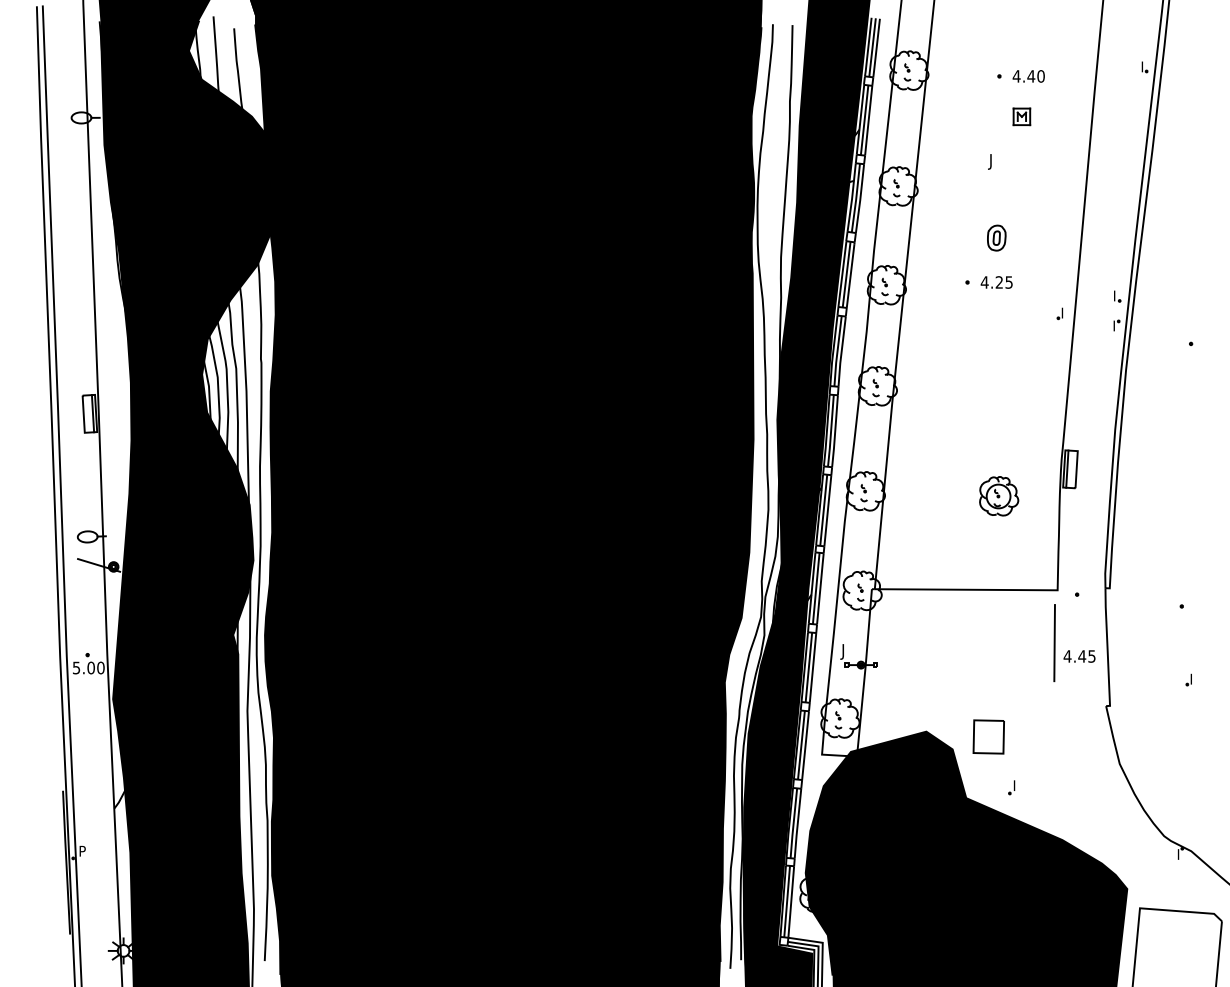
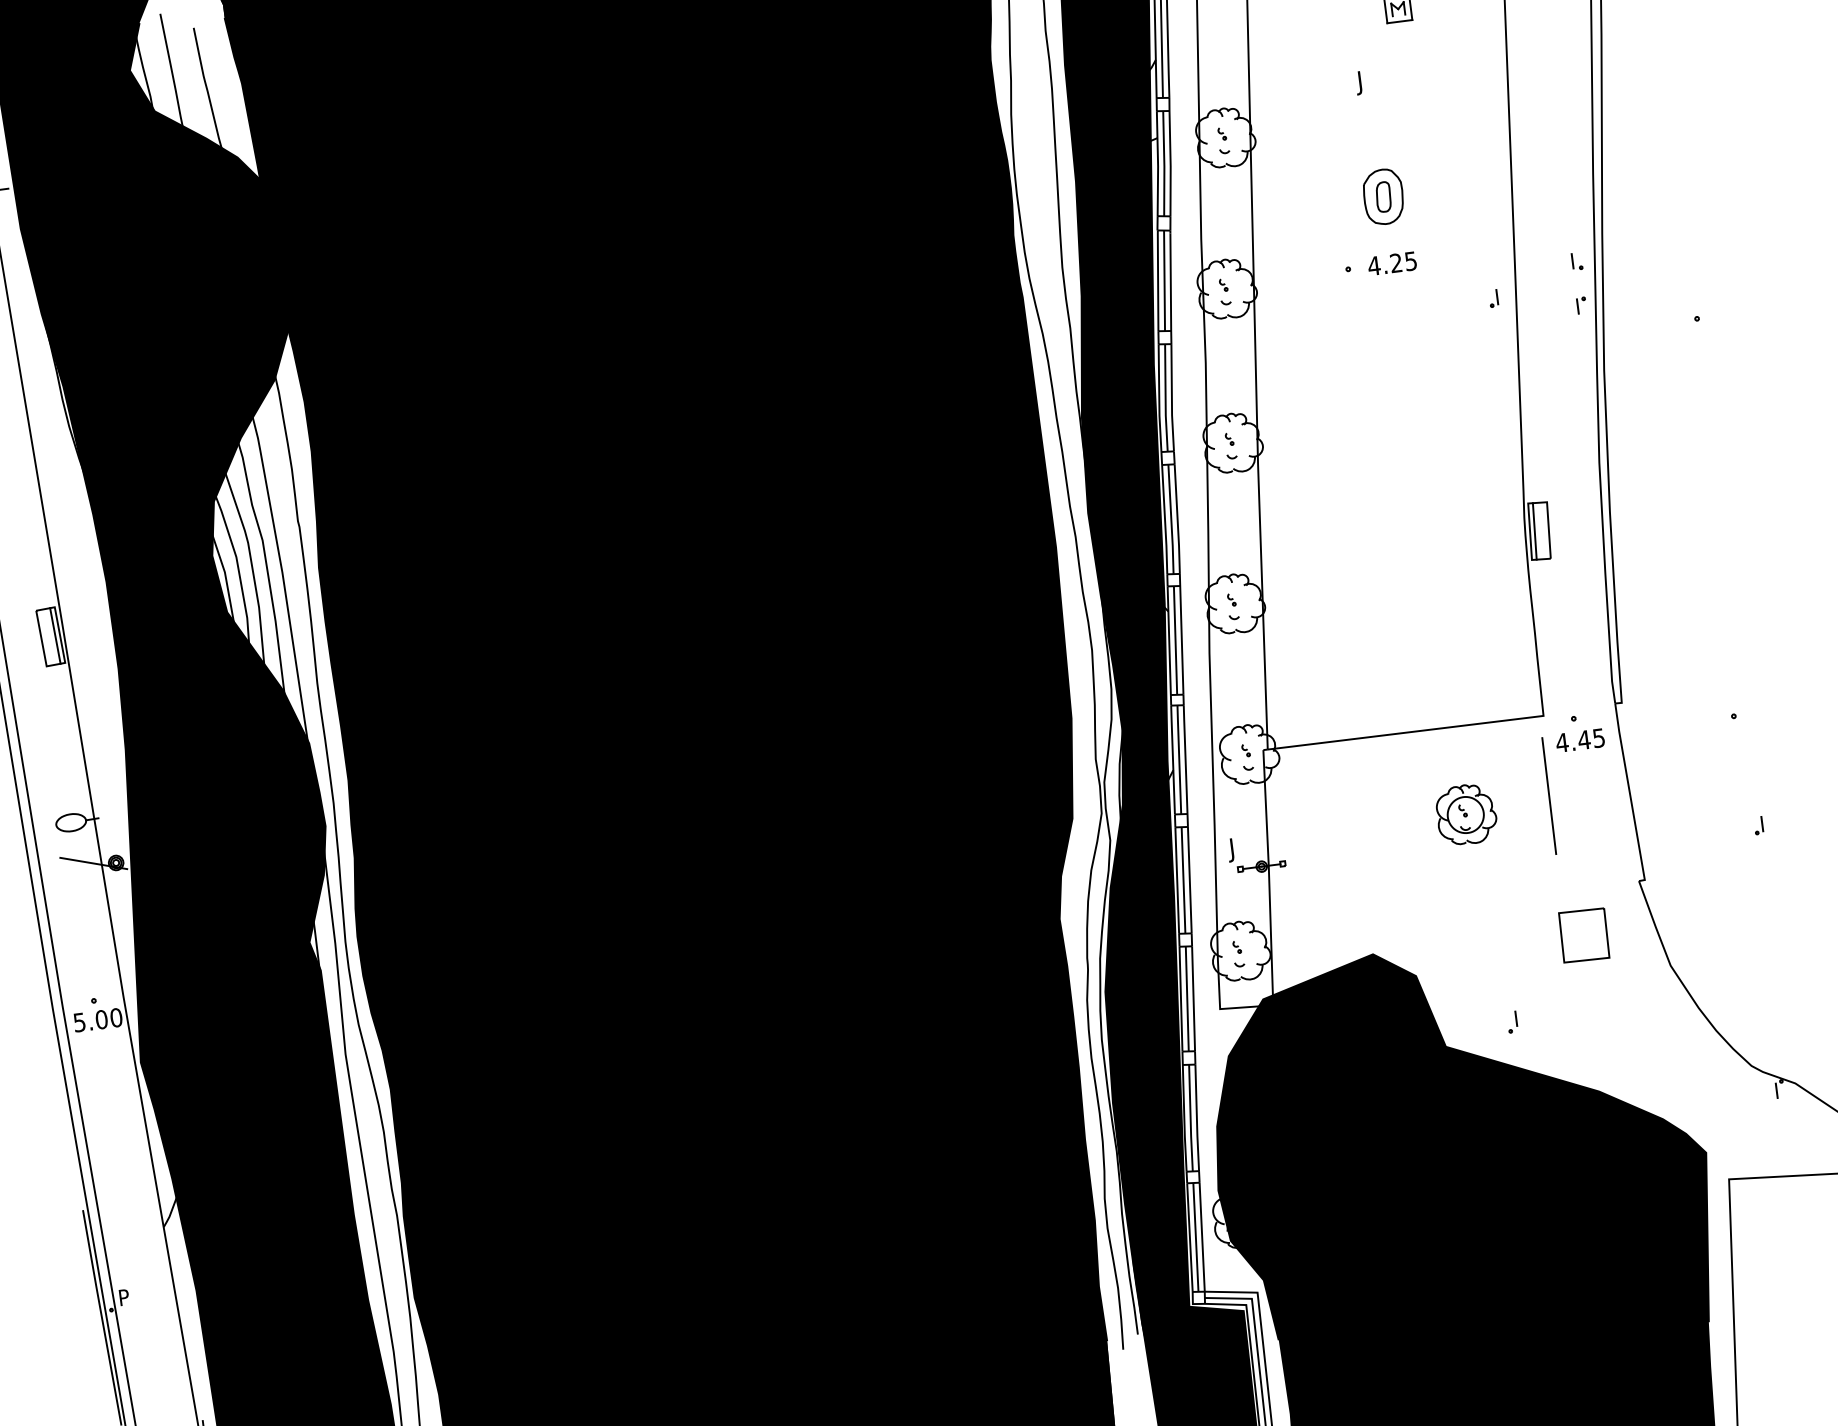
part: (996, 237) -> (1383, 195), size x1.43
part: (999, 496) -> (1467, 814), moved
text: (1079, 656) -> (1580, 740), moved
part: (988, 736) -> (1583, 934), moved

